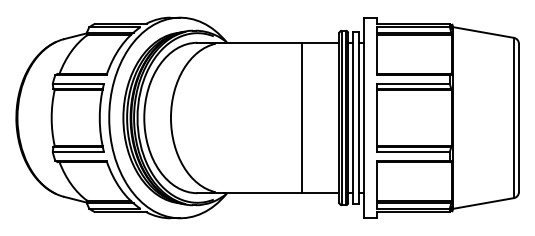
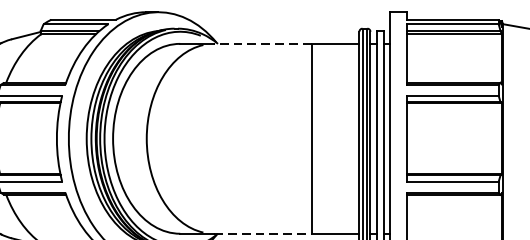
line: (262, 42) -> (262, 43), solid -> dashed
line: (262, 193) -> (262, 234), solid -> dashed

